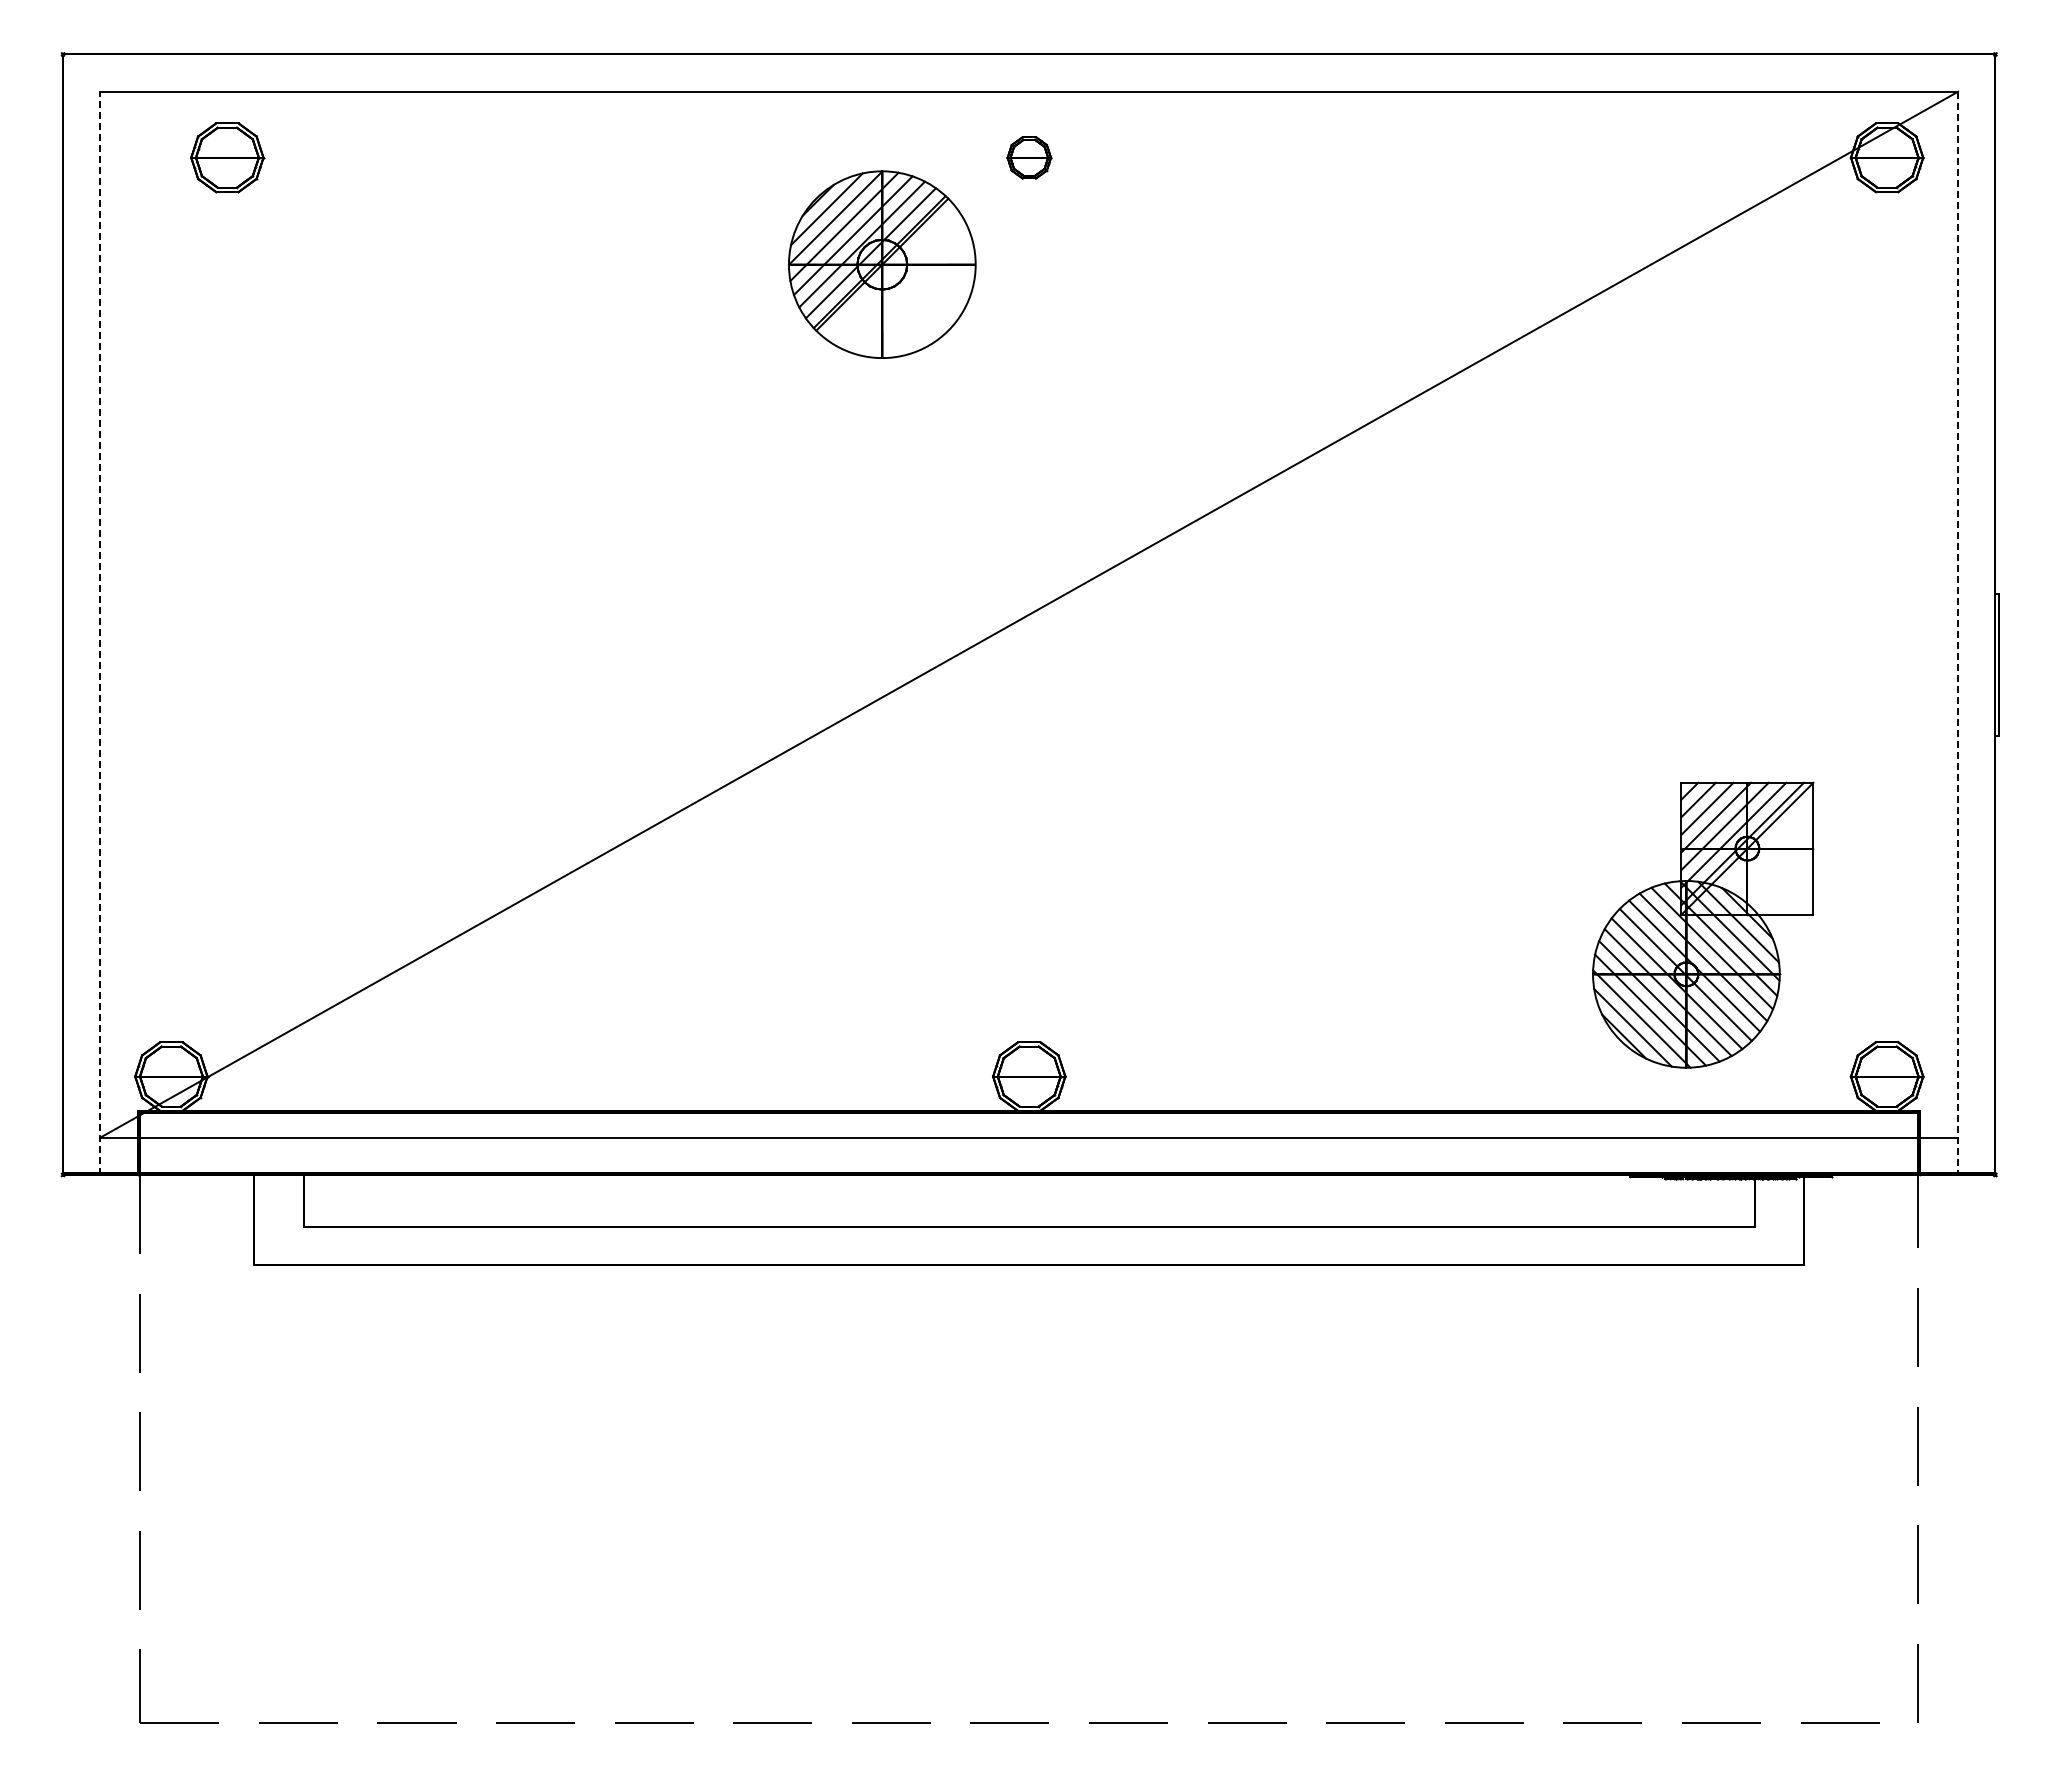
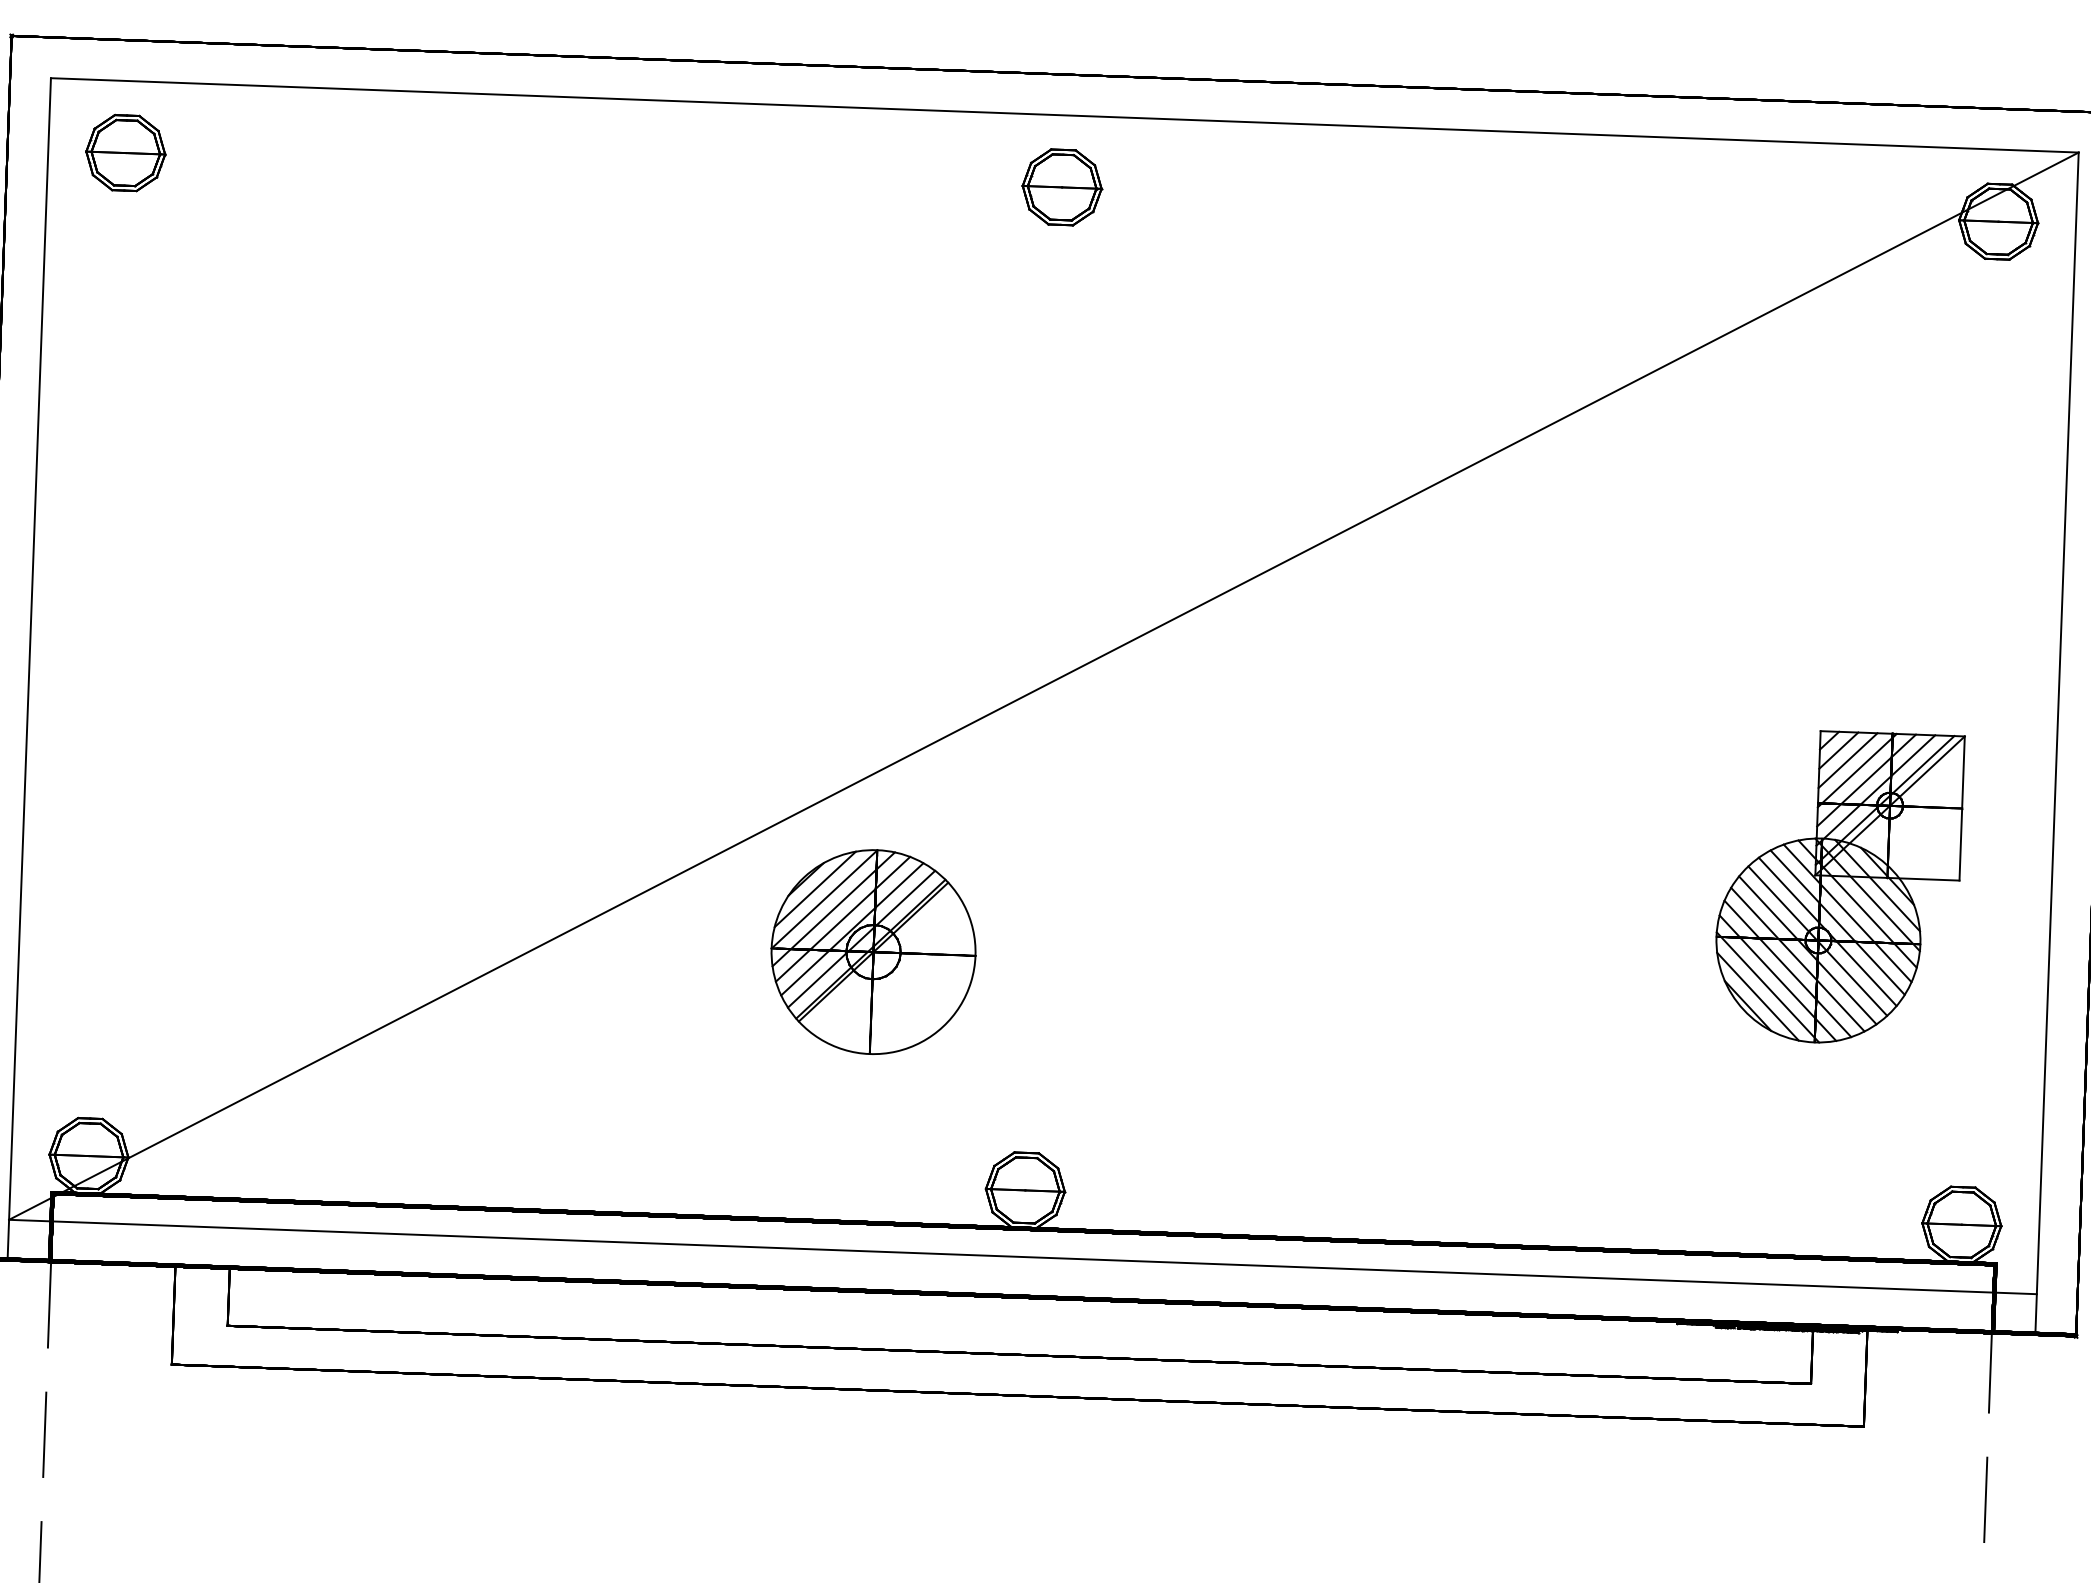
part: (227, 157) -> (125, 152), moved
part: (1029, 157) -> (1062, 187), size x1.67
part: (881, 264) -> (872, 951), moved
line: (100, 633) -> (29, 669), dashed -> solid
line: (1958, 633) -> (2057, 743), dashed -> solid
part: (1703, 924) -> (1839, 886), moved

